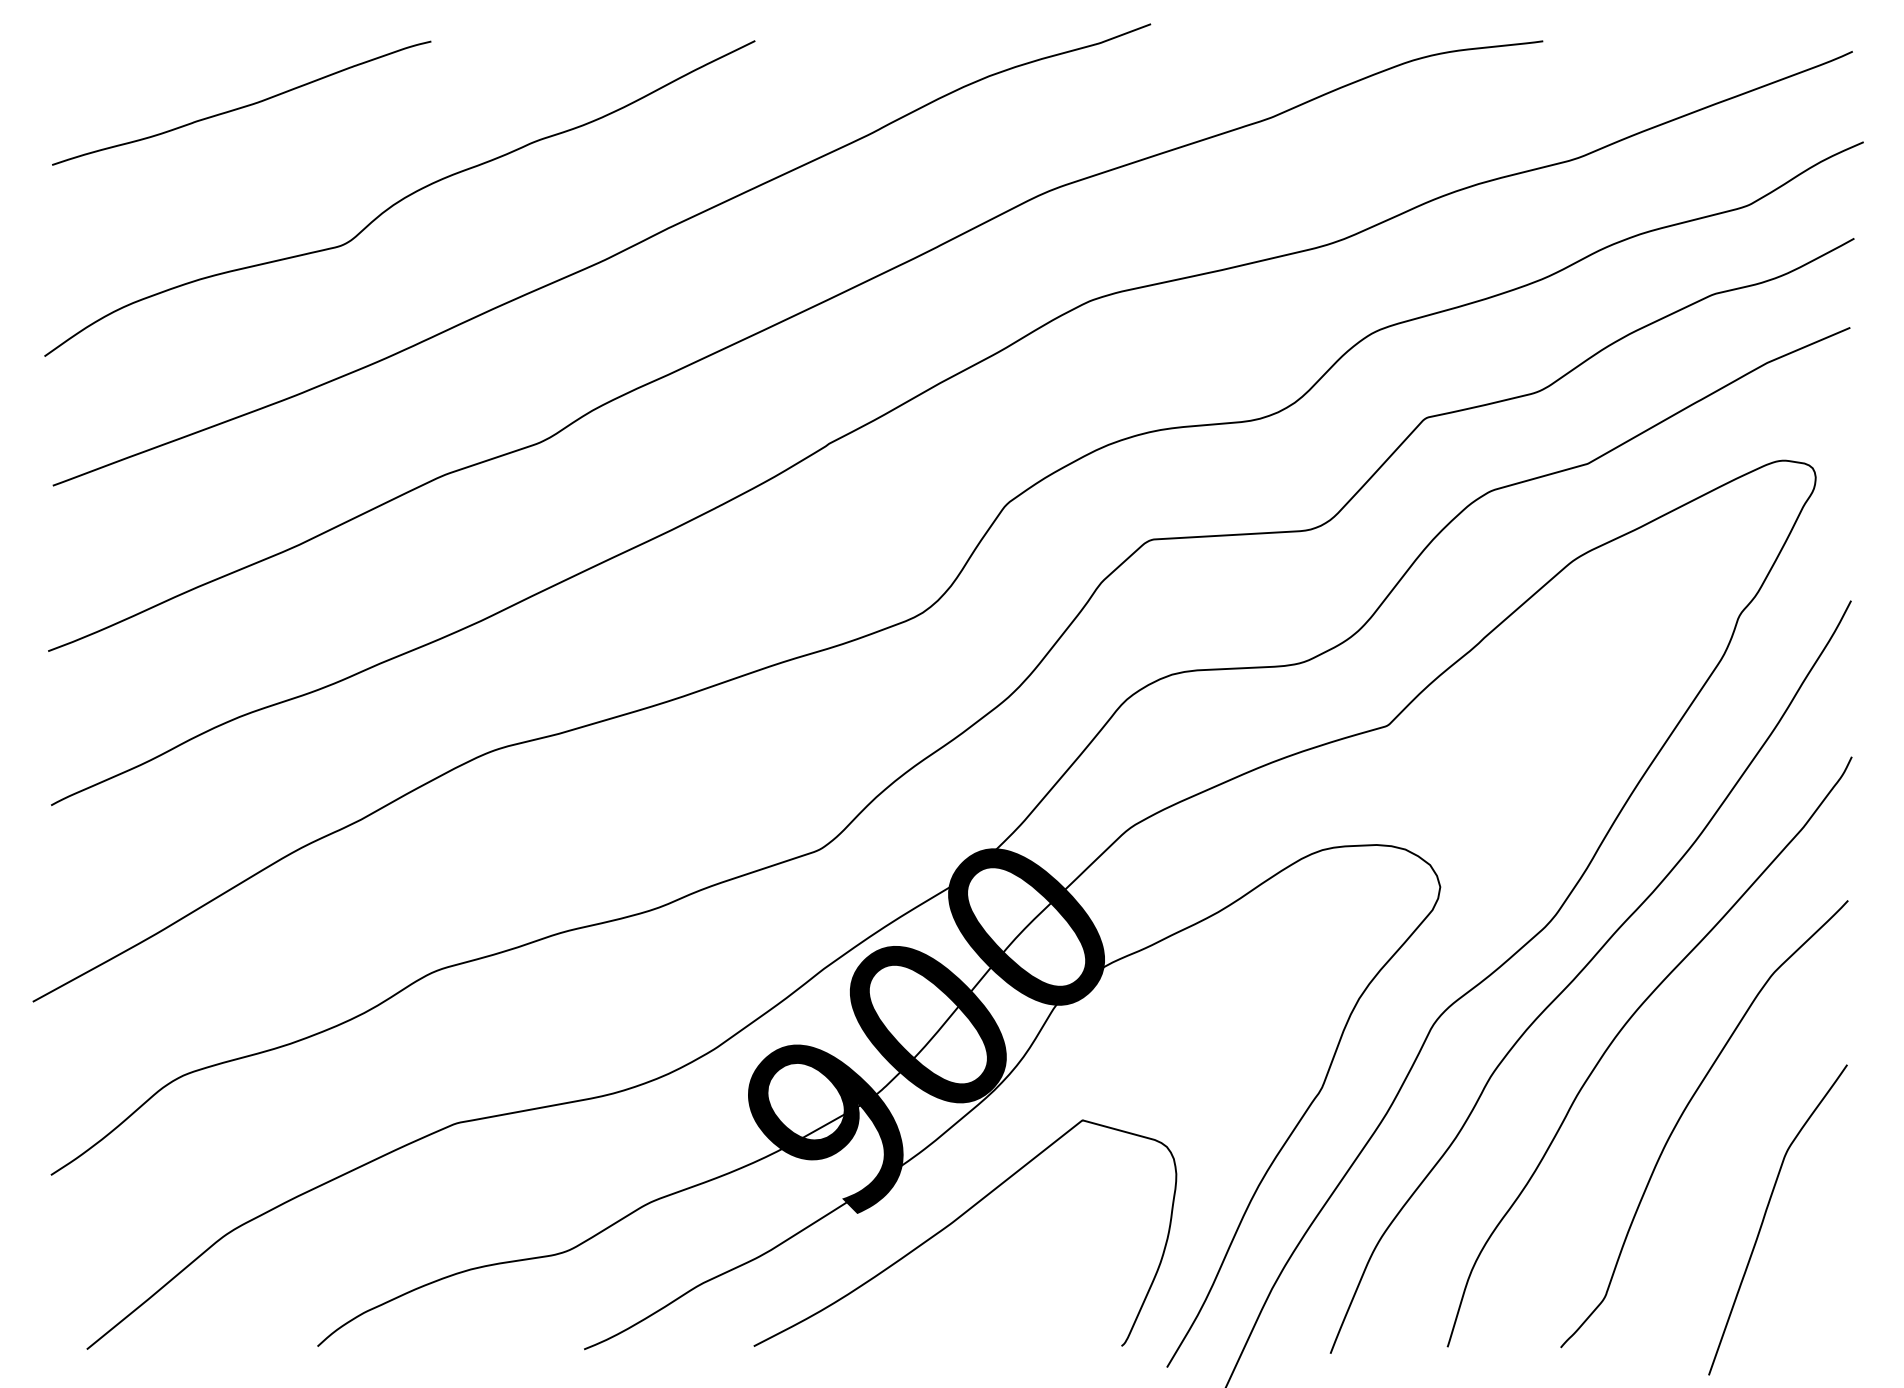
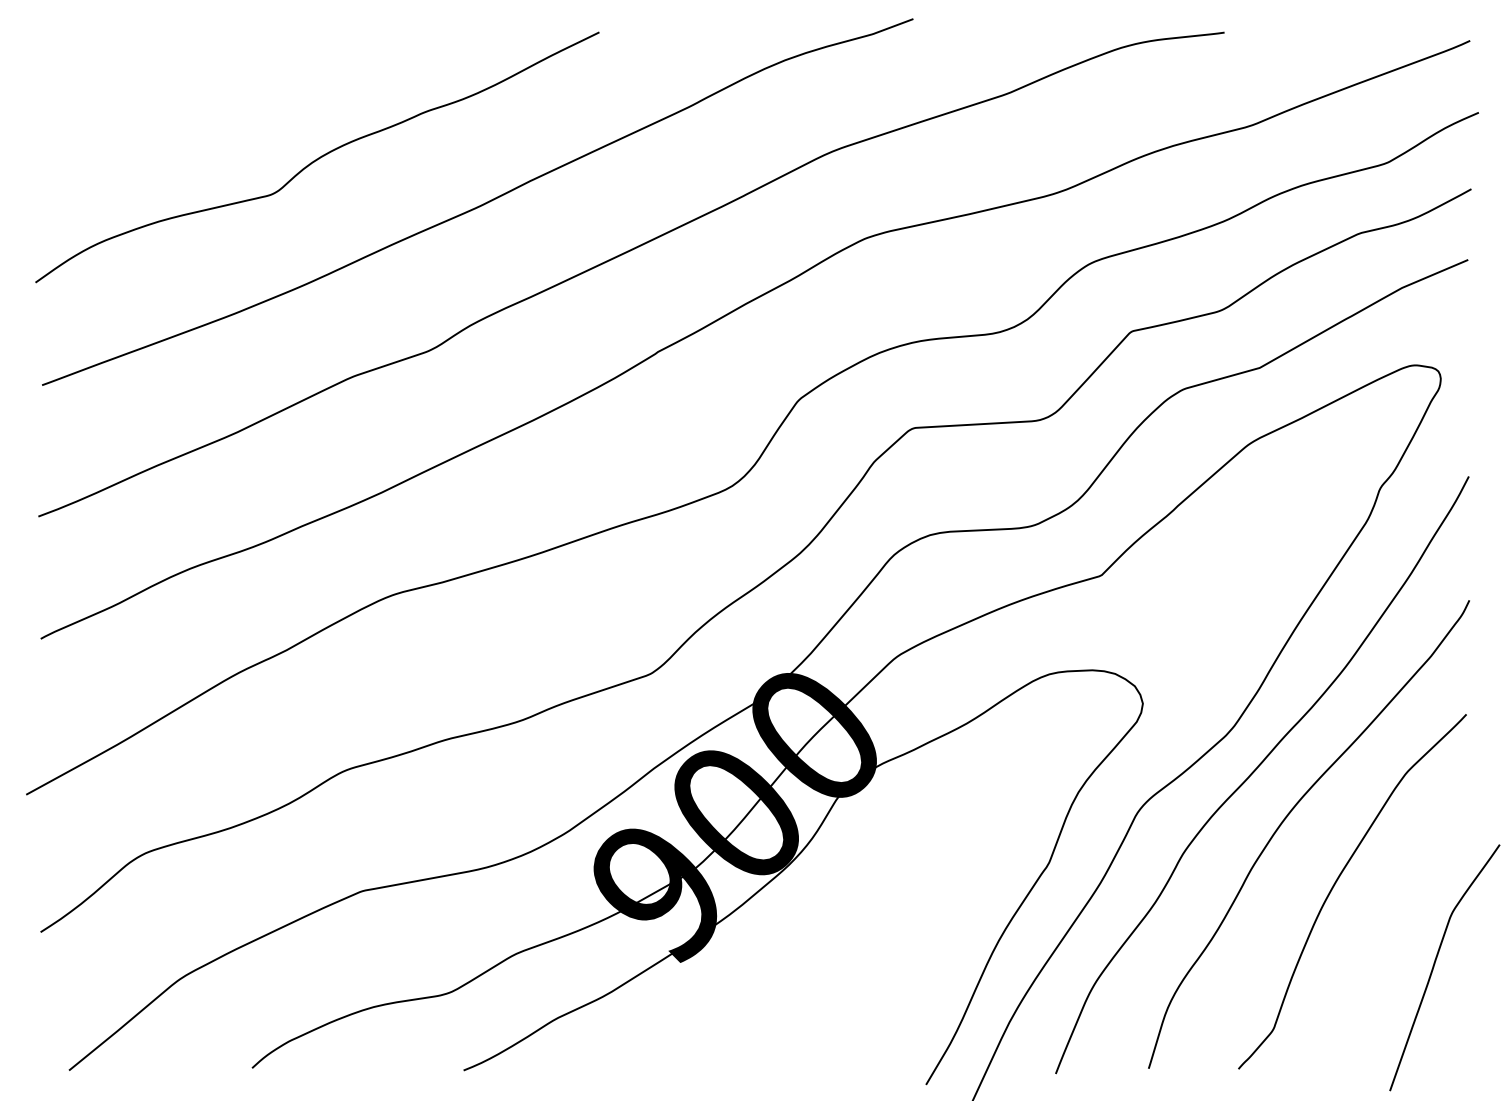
curve: (243, 105) -> (193, 83), removed
curve: (1766, 1215) -> (1435, 964), moved
curve: (955, 1222) -> (758, 969), removed

